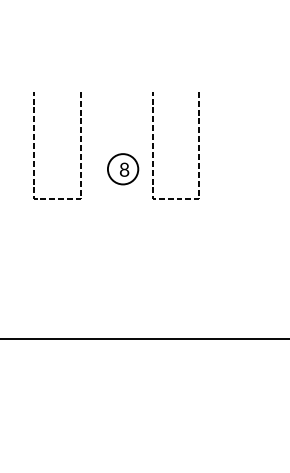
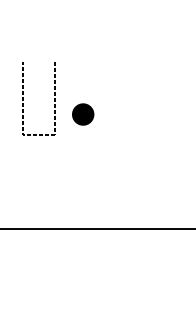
line: (153, 145) -> (103, 98), removed
fill: (122, 169) -> (82, 114), added

